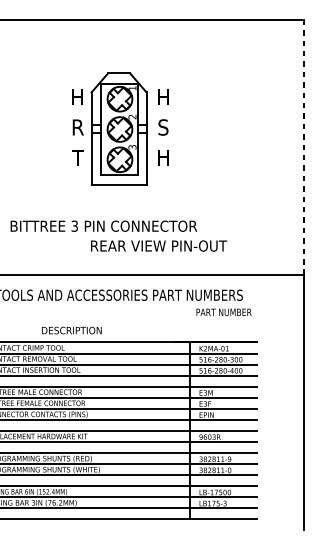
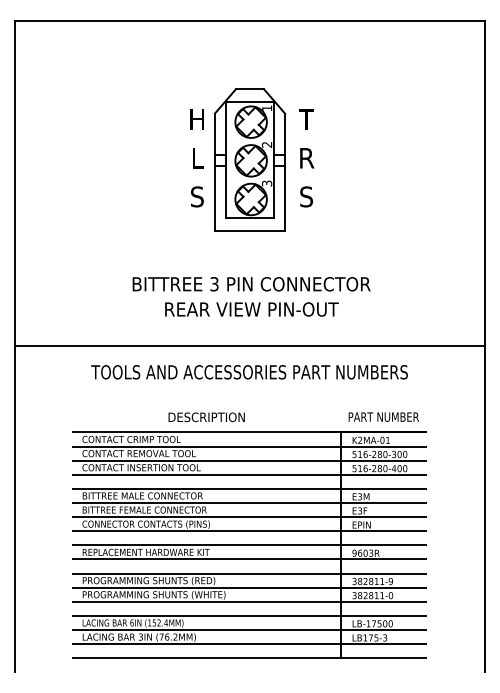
text: (163, 97) -> (306, 119), H -> T
text: (164, 126) -> (307, 157), S -> R
text: (78, 127) -> (198, 158), R -> L
line: (303, 147) -> (485, 183), dashed -> solid
text: (77, 157) -> (196, 196), T -> S
text: (163, 157) -> (306, 196), H -> S
text: (103, 226) -> (251, 284), moved
text: (158, 246) -> (251, 309), moved
text: (223, 311) -> (383, 416), moved
text: (71, 330) -> (206, 417), moved

